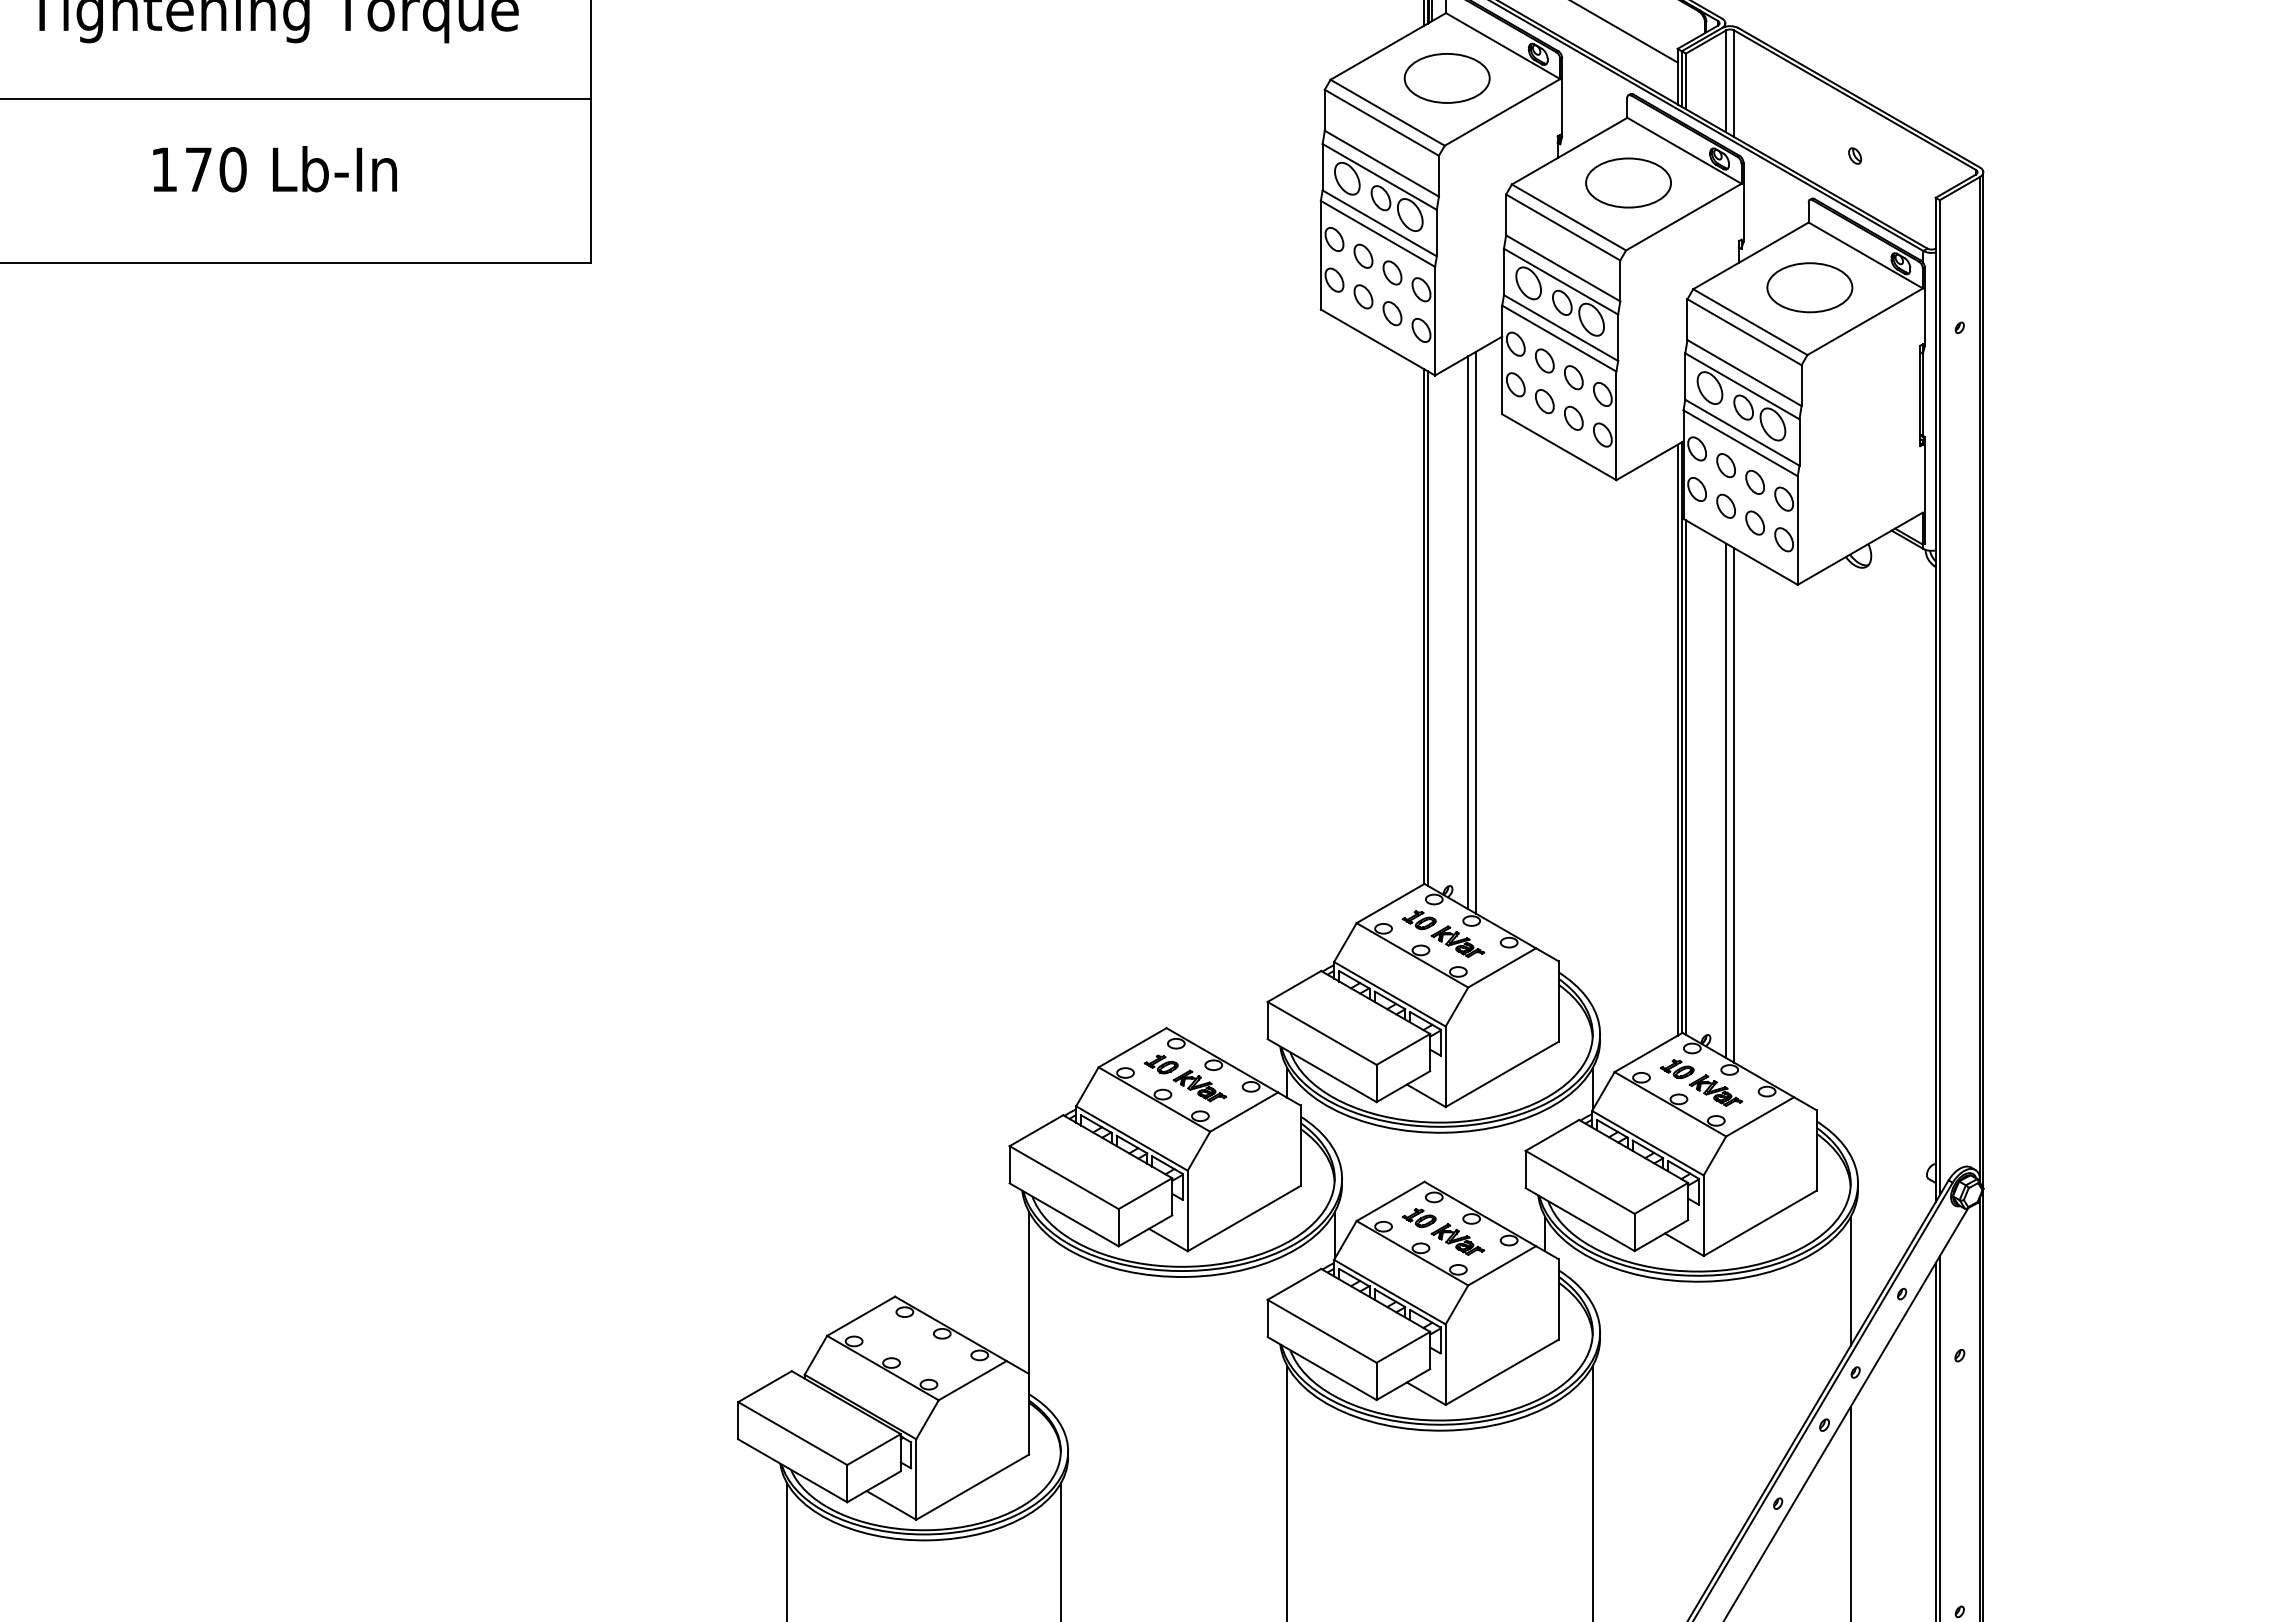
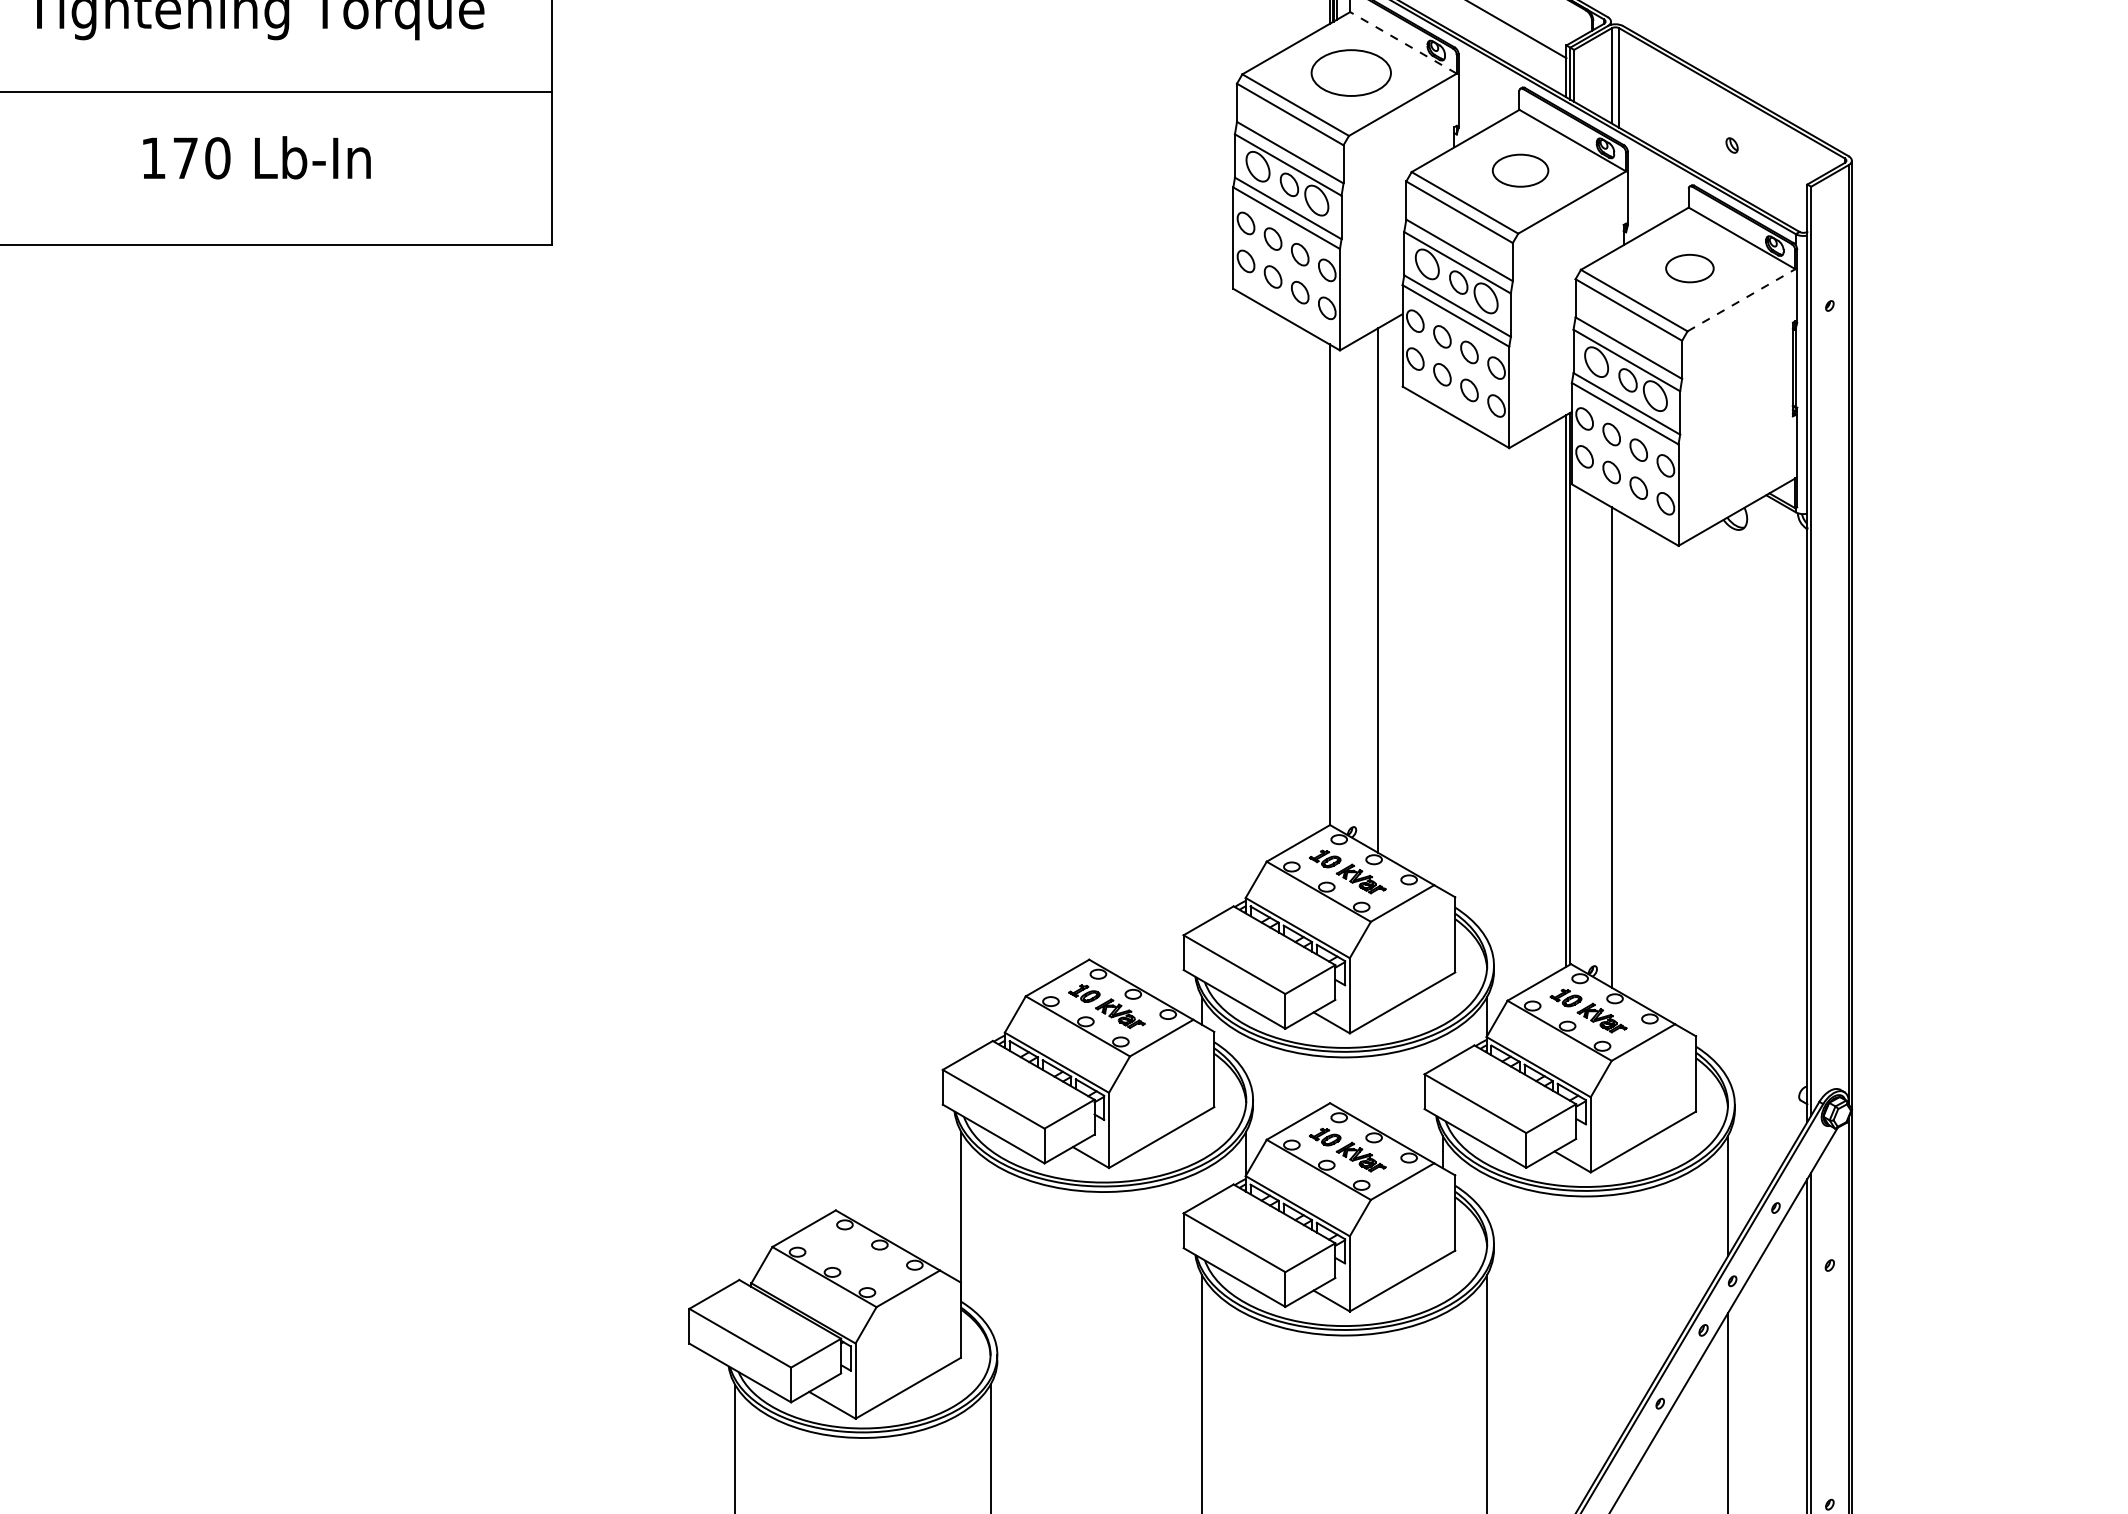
line: (1503, 46) -> (1403, 43), solid -> dashed
part: (1628, 182) -> (1520, 170), size x0.7
part: (1809, 287) -> (1689, 268), size x0.6
line: (1865, 321) -> (1741, 300), solid -> dashed
line: (1427, 628) -> (1332, 586), removed
line: (1468, 632) -> (1371, 590), removed
line: (1685, 777) -> (1573, 725), removed
line: (1734, 805) -> (1619, 751), removed

